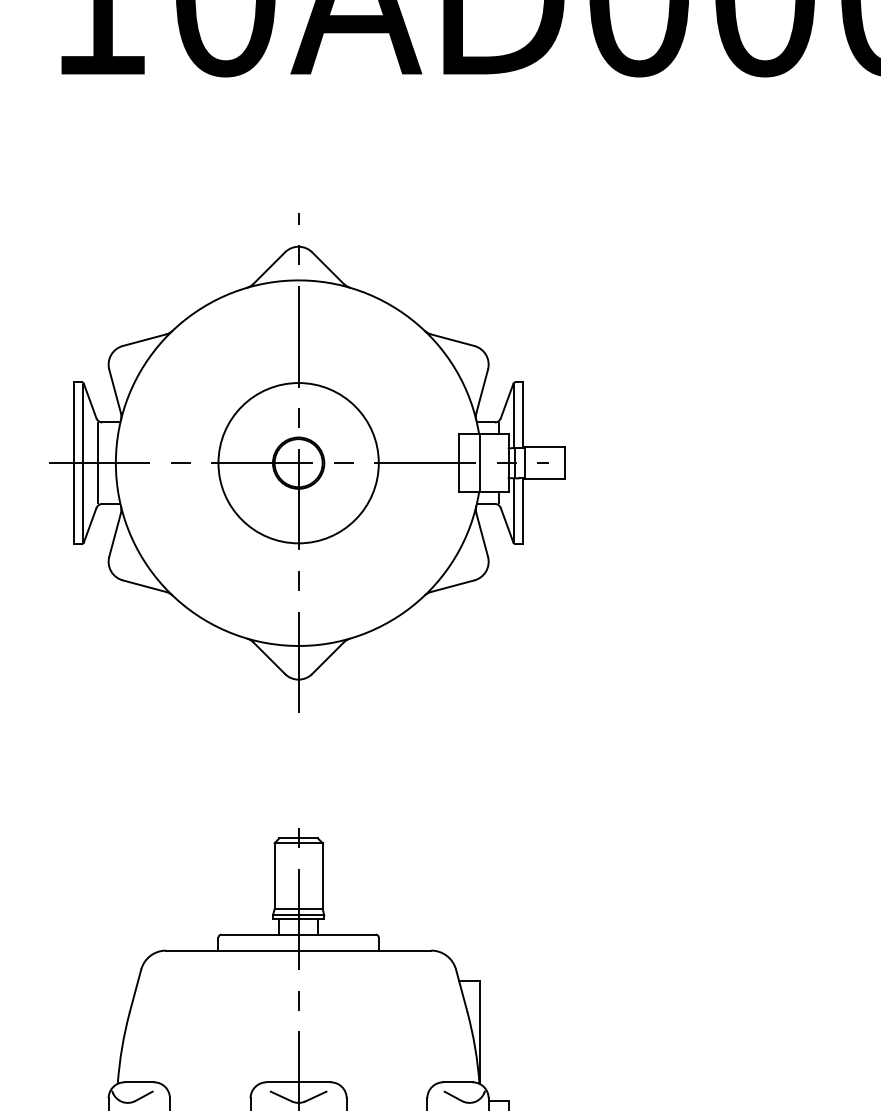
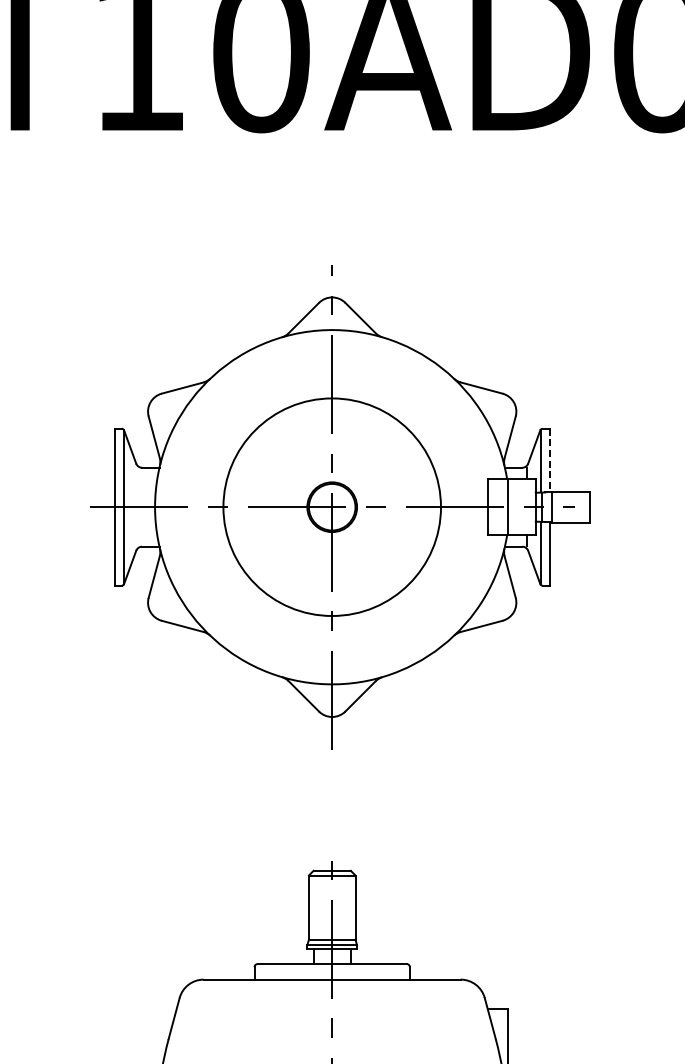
line: (523, 415) -> (550, 460), solid -> dashed
line: (97, 463) -> (137, 507), removed
circle: (298, 463) -> (332, 507), size x1.4

